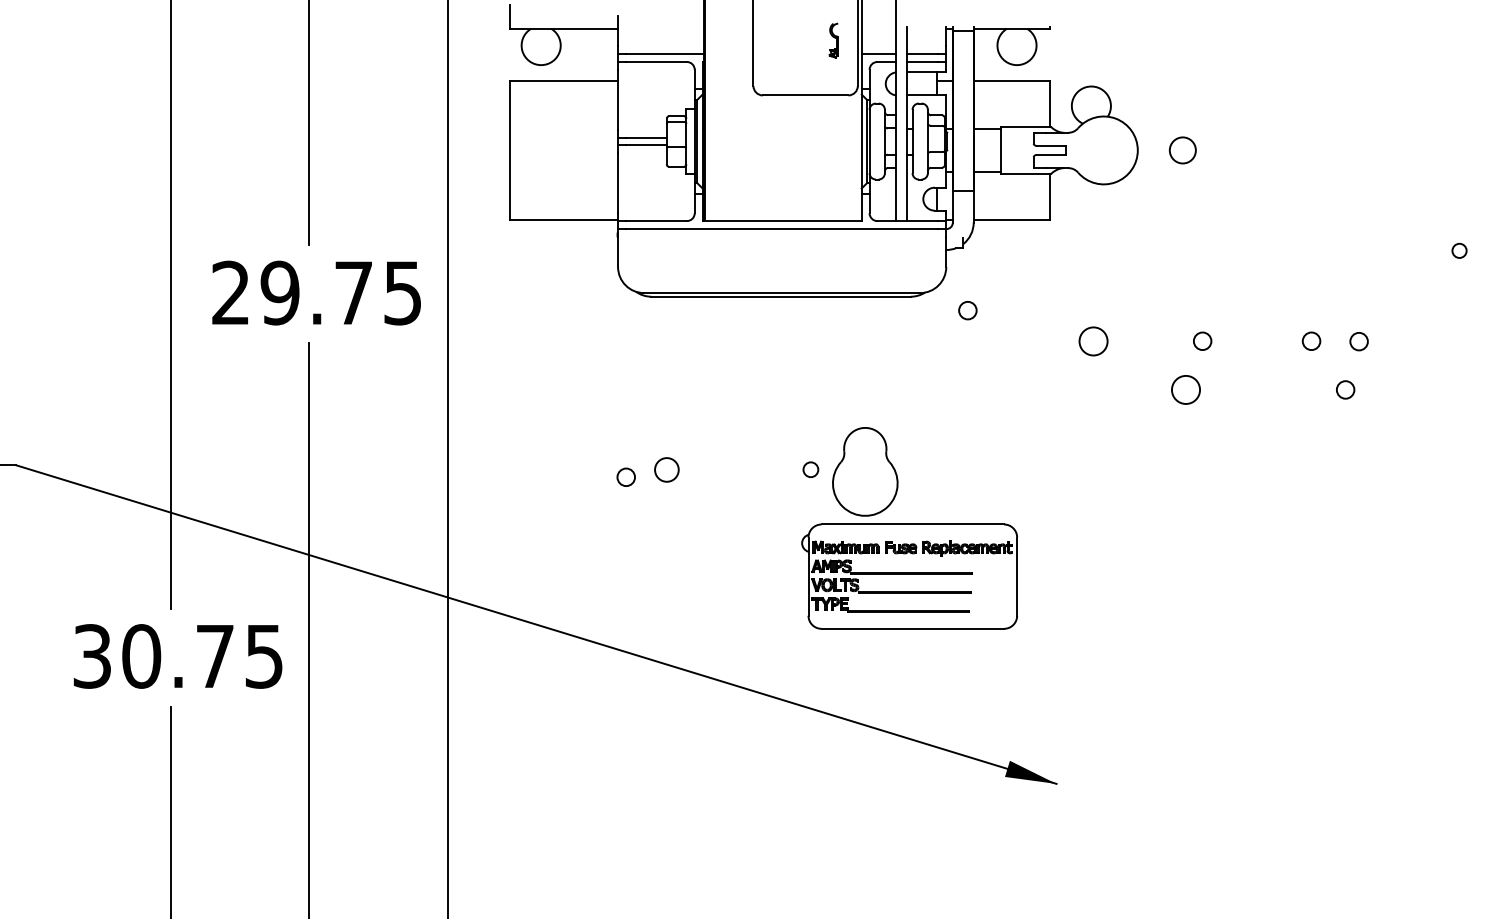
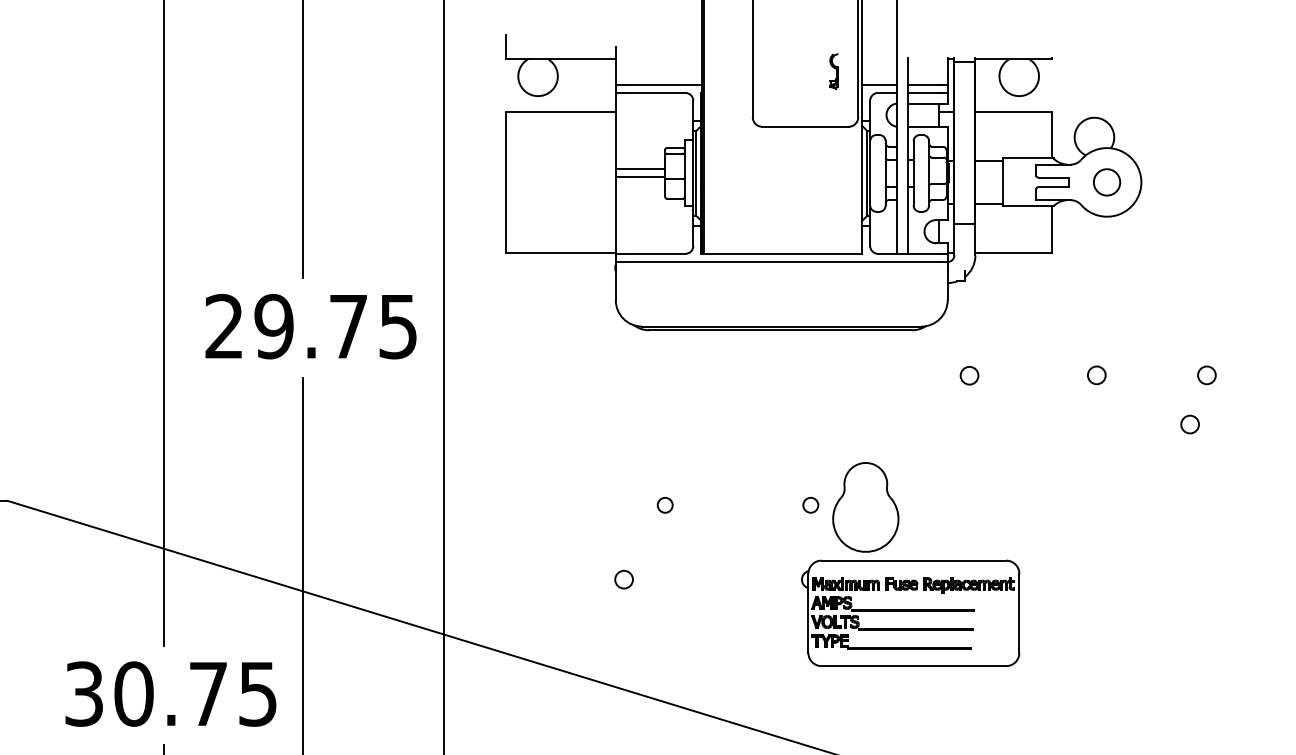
circle: (1182, 150) -> (1106, 182), moved
circle: (967, 310) -> (969, 375), moved
circle: (1093, 340) -> (1096, 374), size x0.62
circle: (1185, 389) -> (1189, 424), size x0.62
circle: (666, 469) -> (664, 505), size x0.62
circle: (625, 476) -> (623, 578), moved

